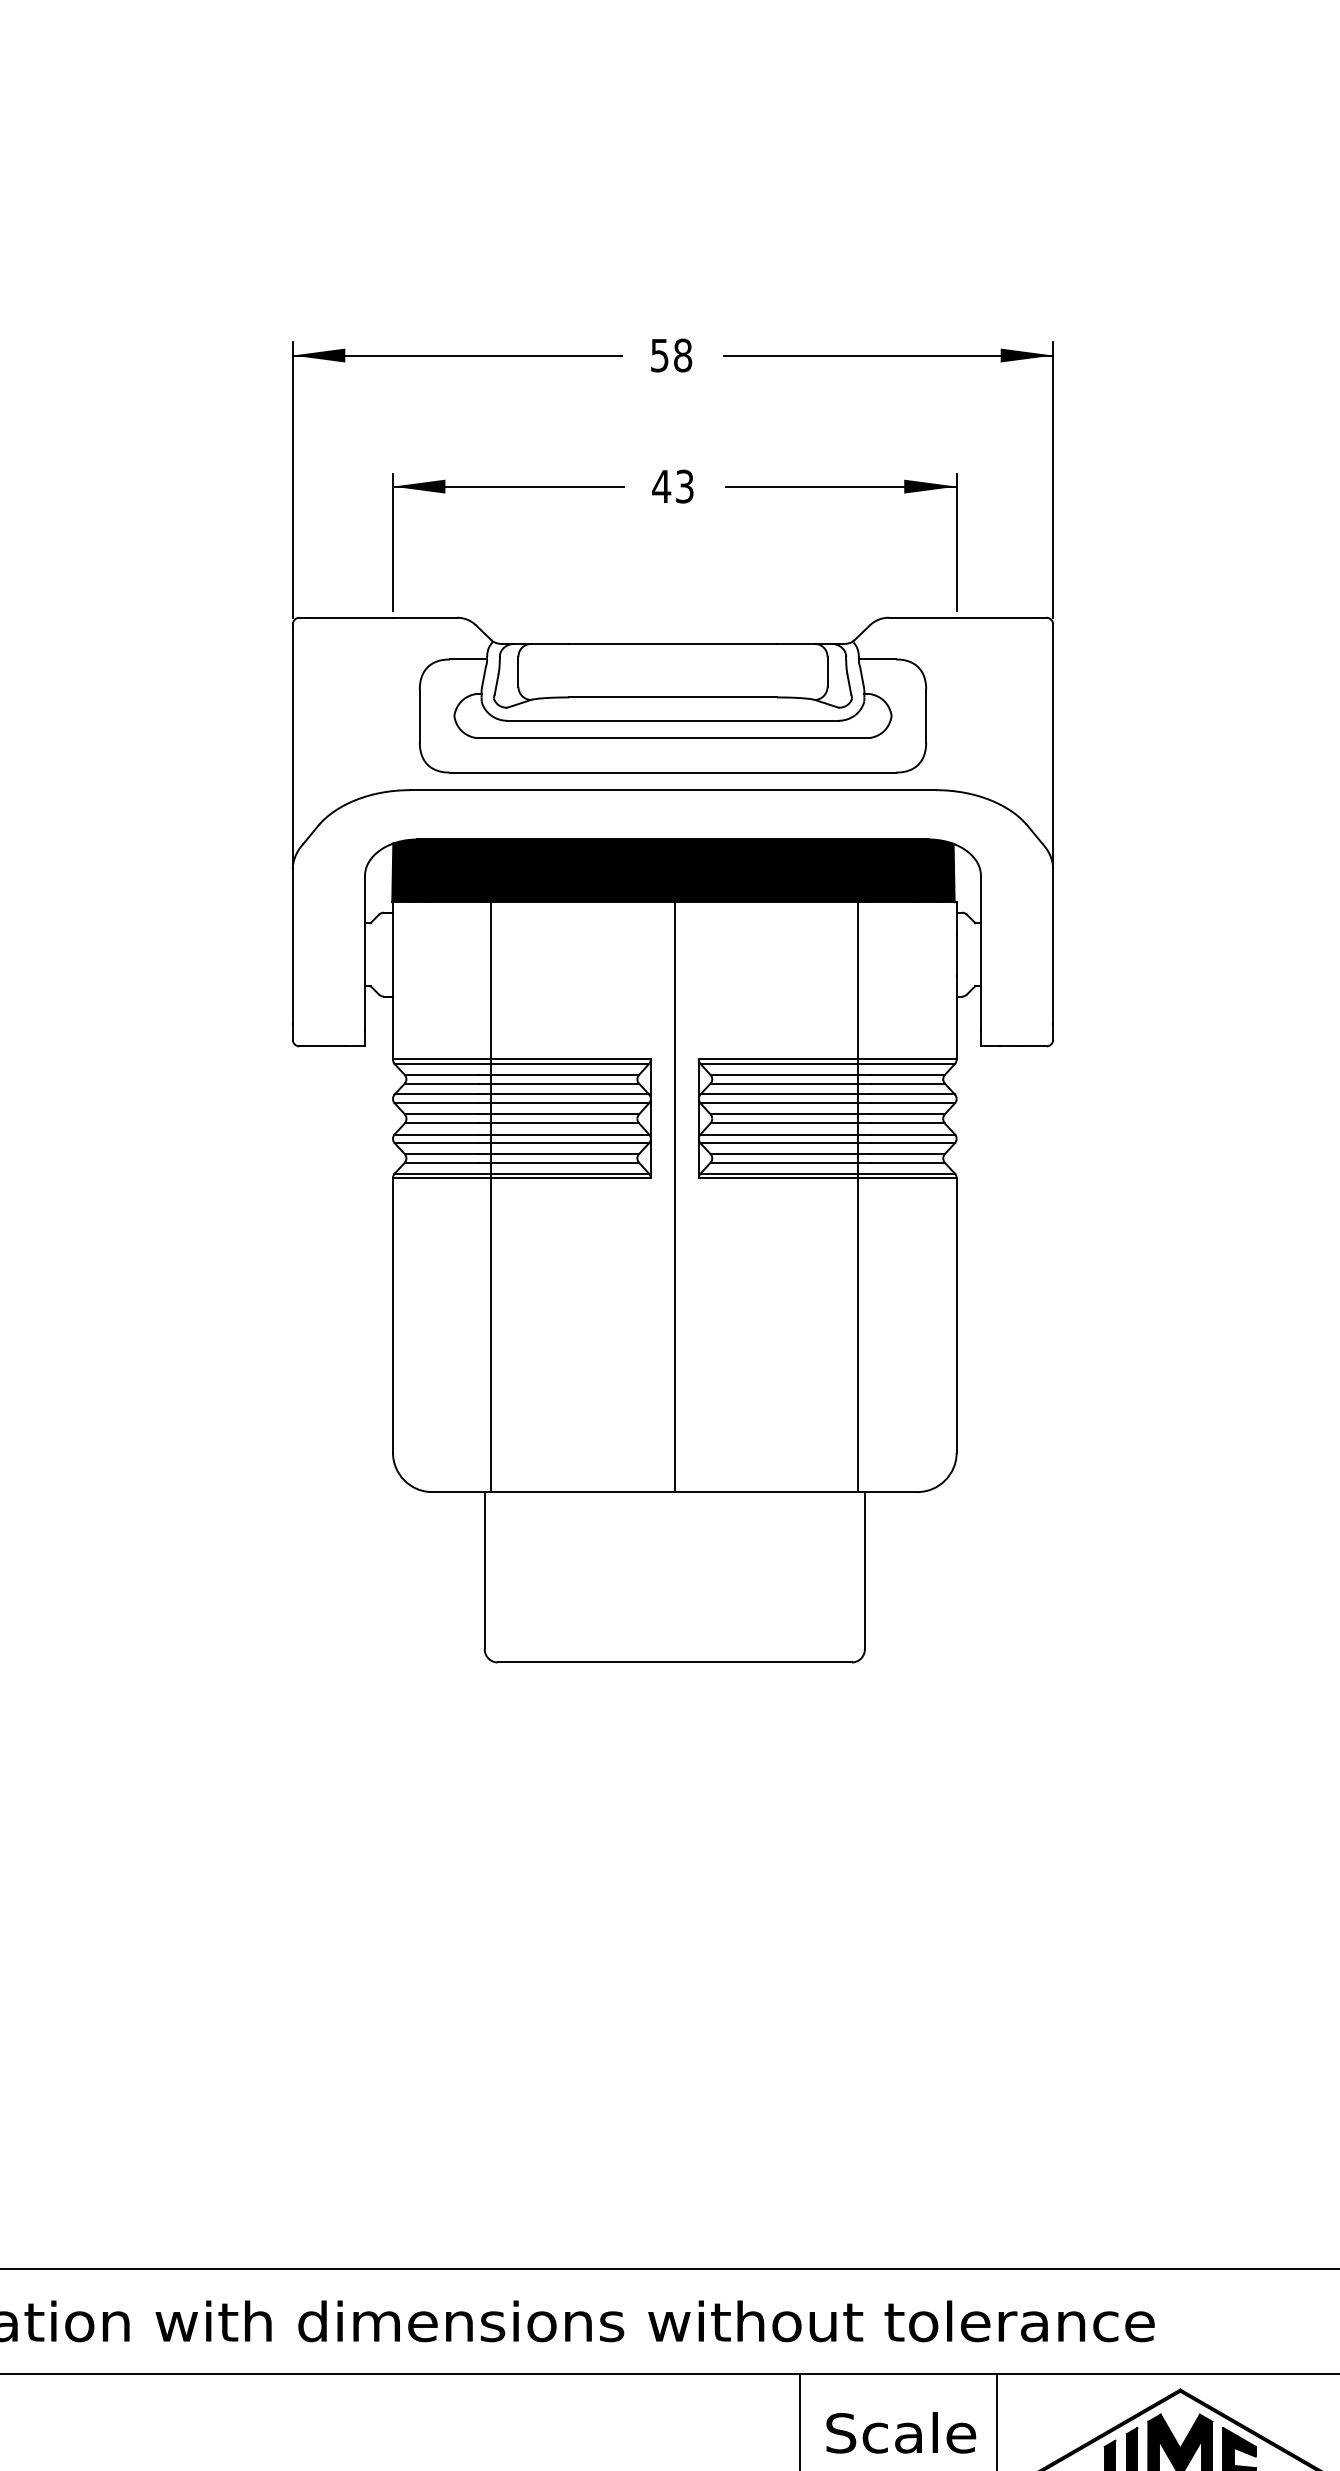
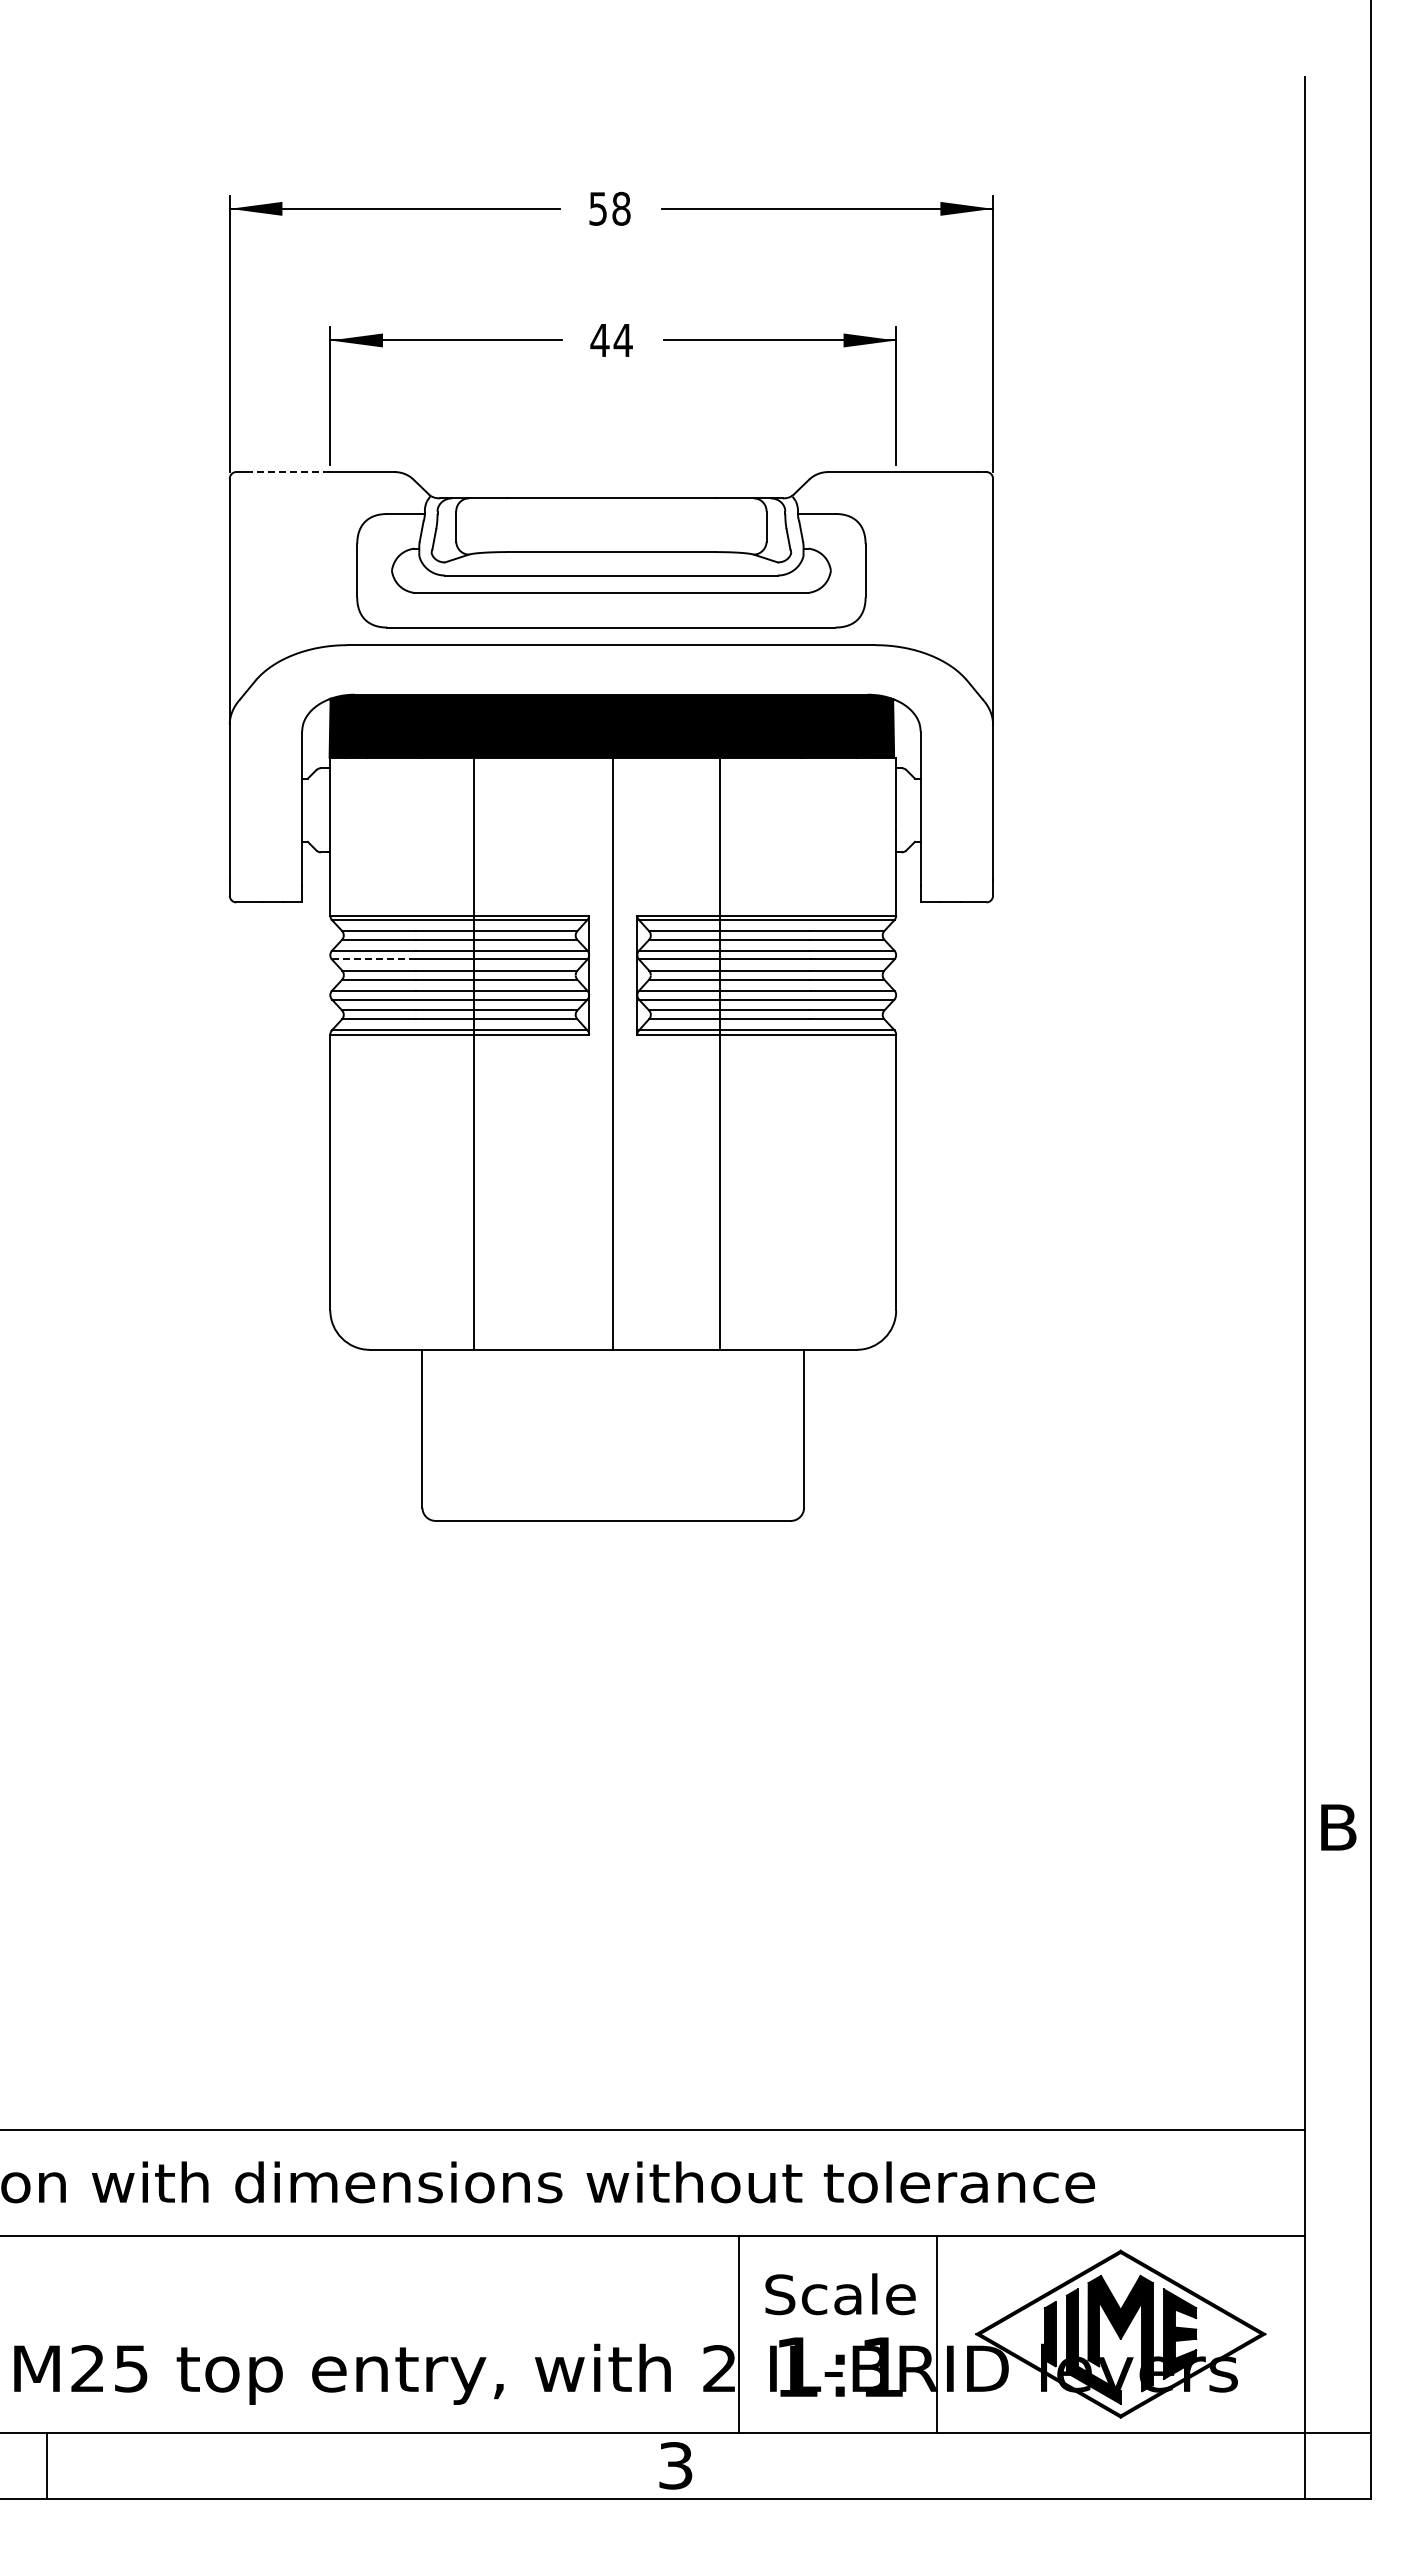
text: (684, 486) -> (622, 340), 43 -> 44
line: (350, 618) -> (287, 472), solid -> dashed
line: (437, 1103) -> (374, 959), solid -> dashed
line: (491, 1196) -> (474, 1053), moved
line: (858, 1196) -> (719, 1053), moved

